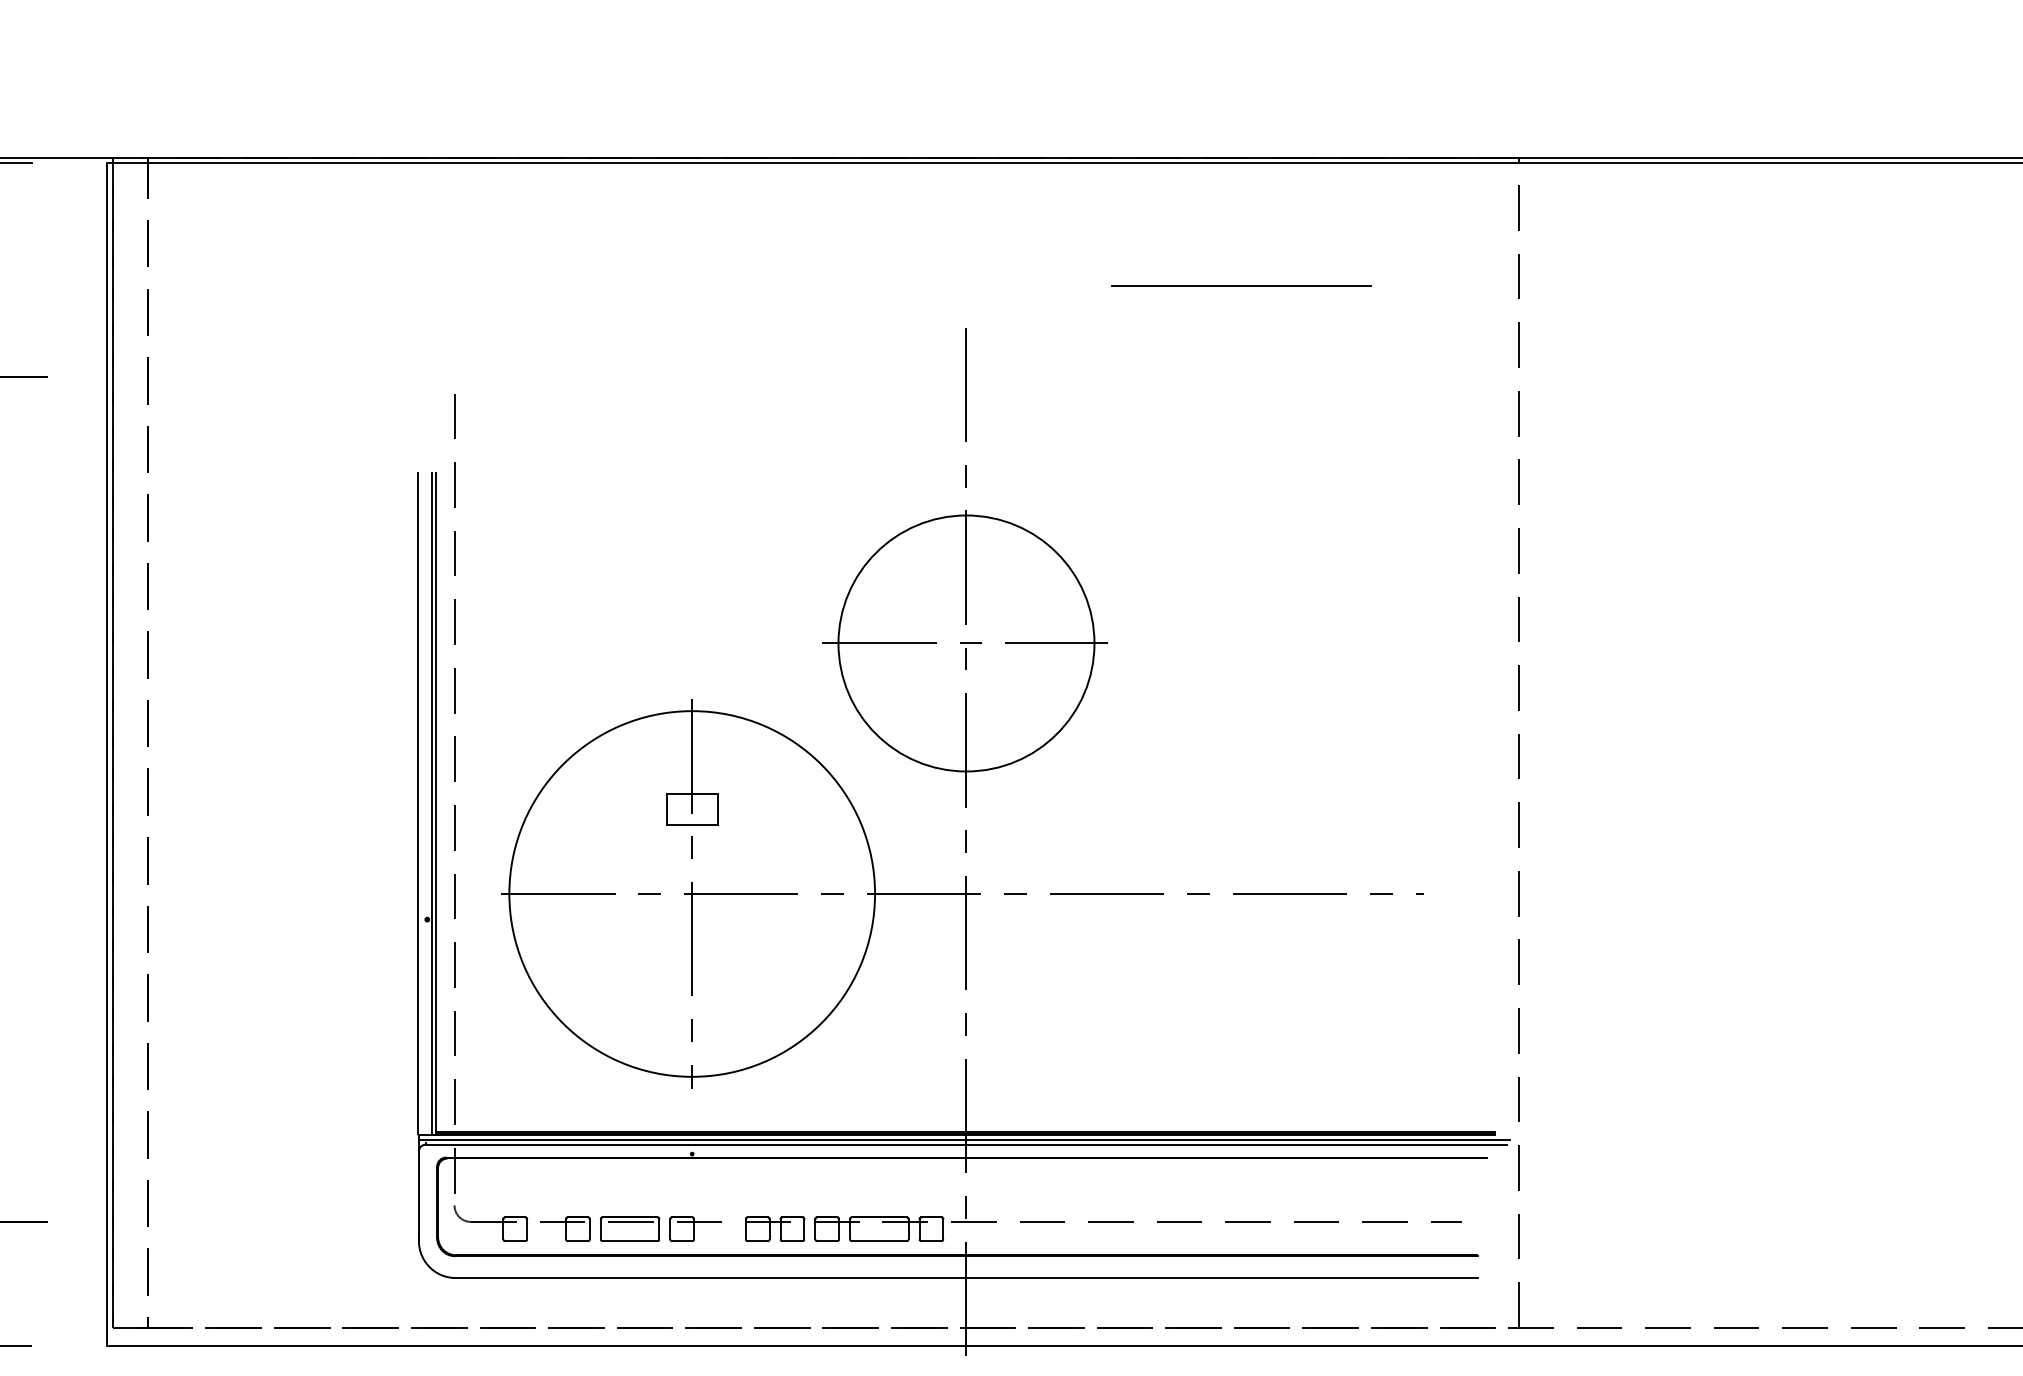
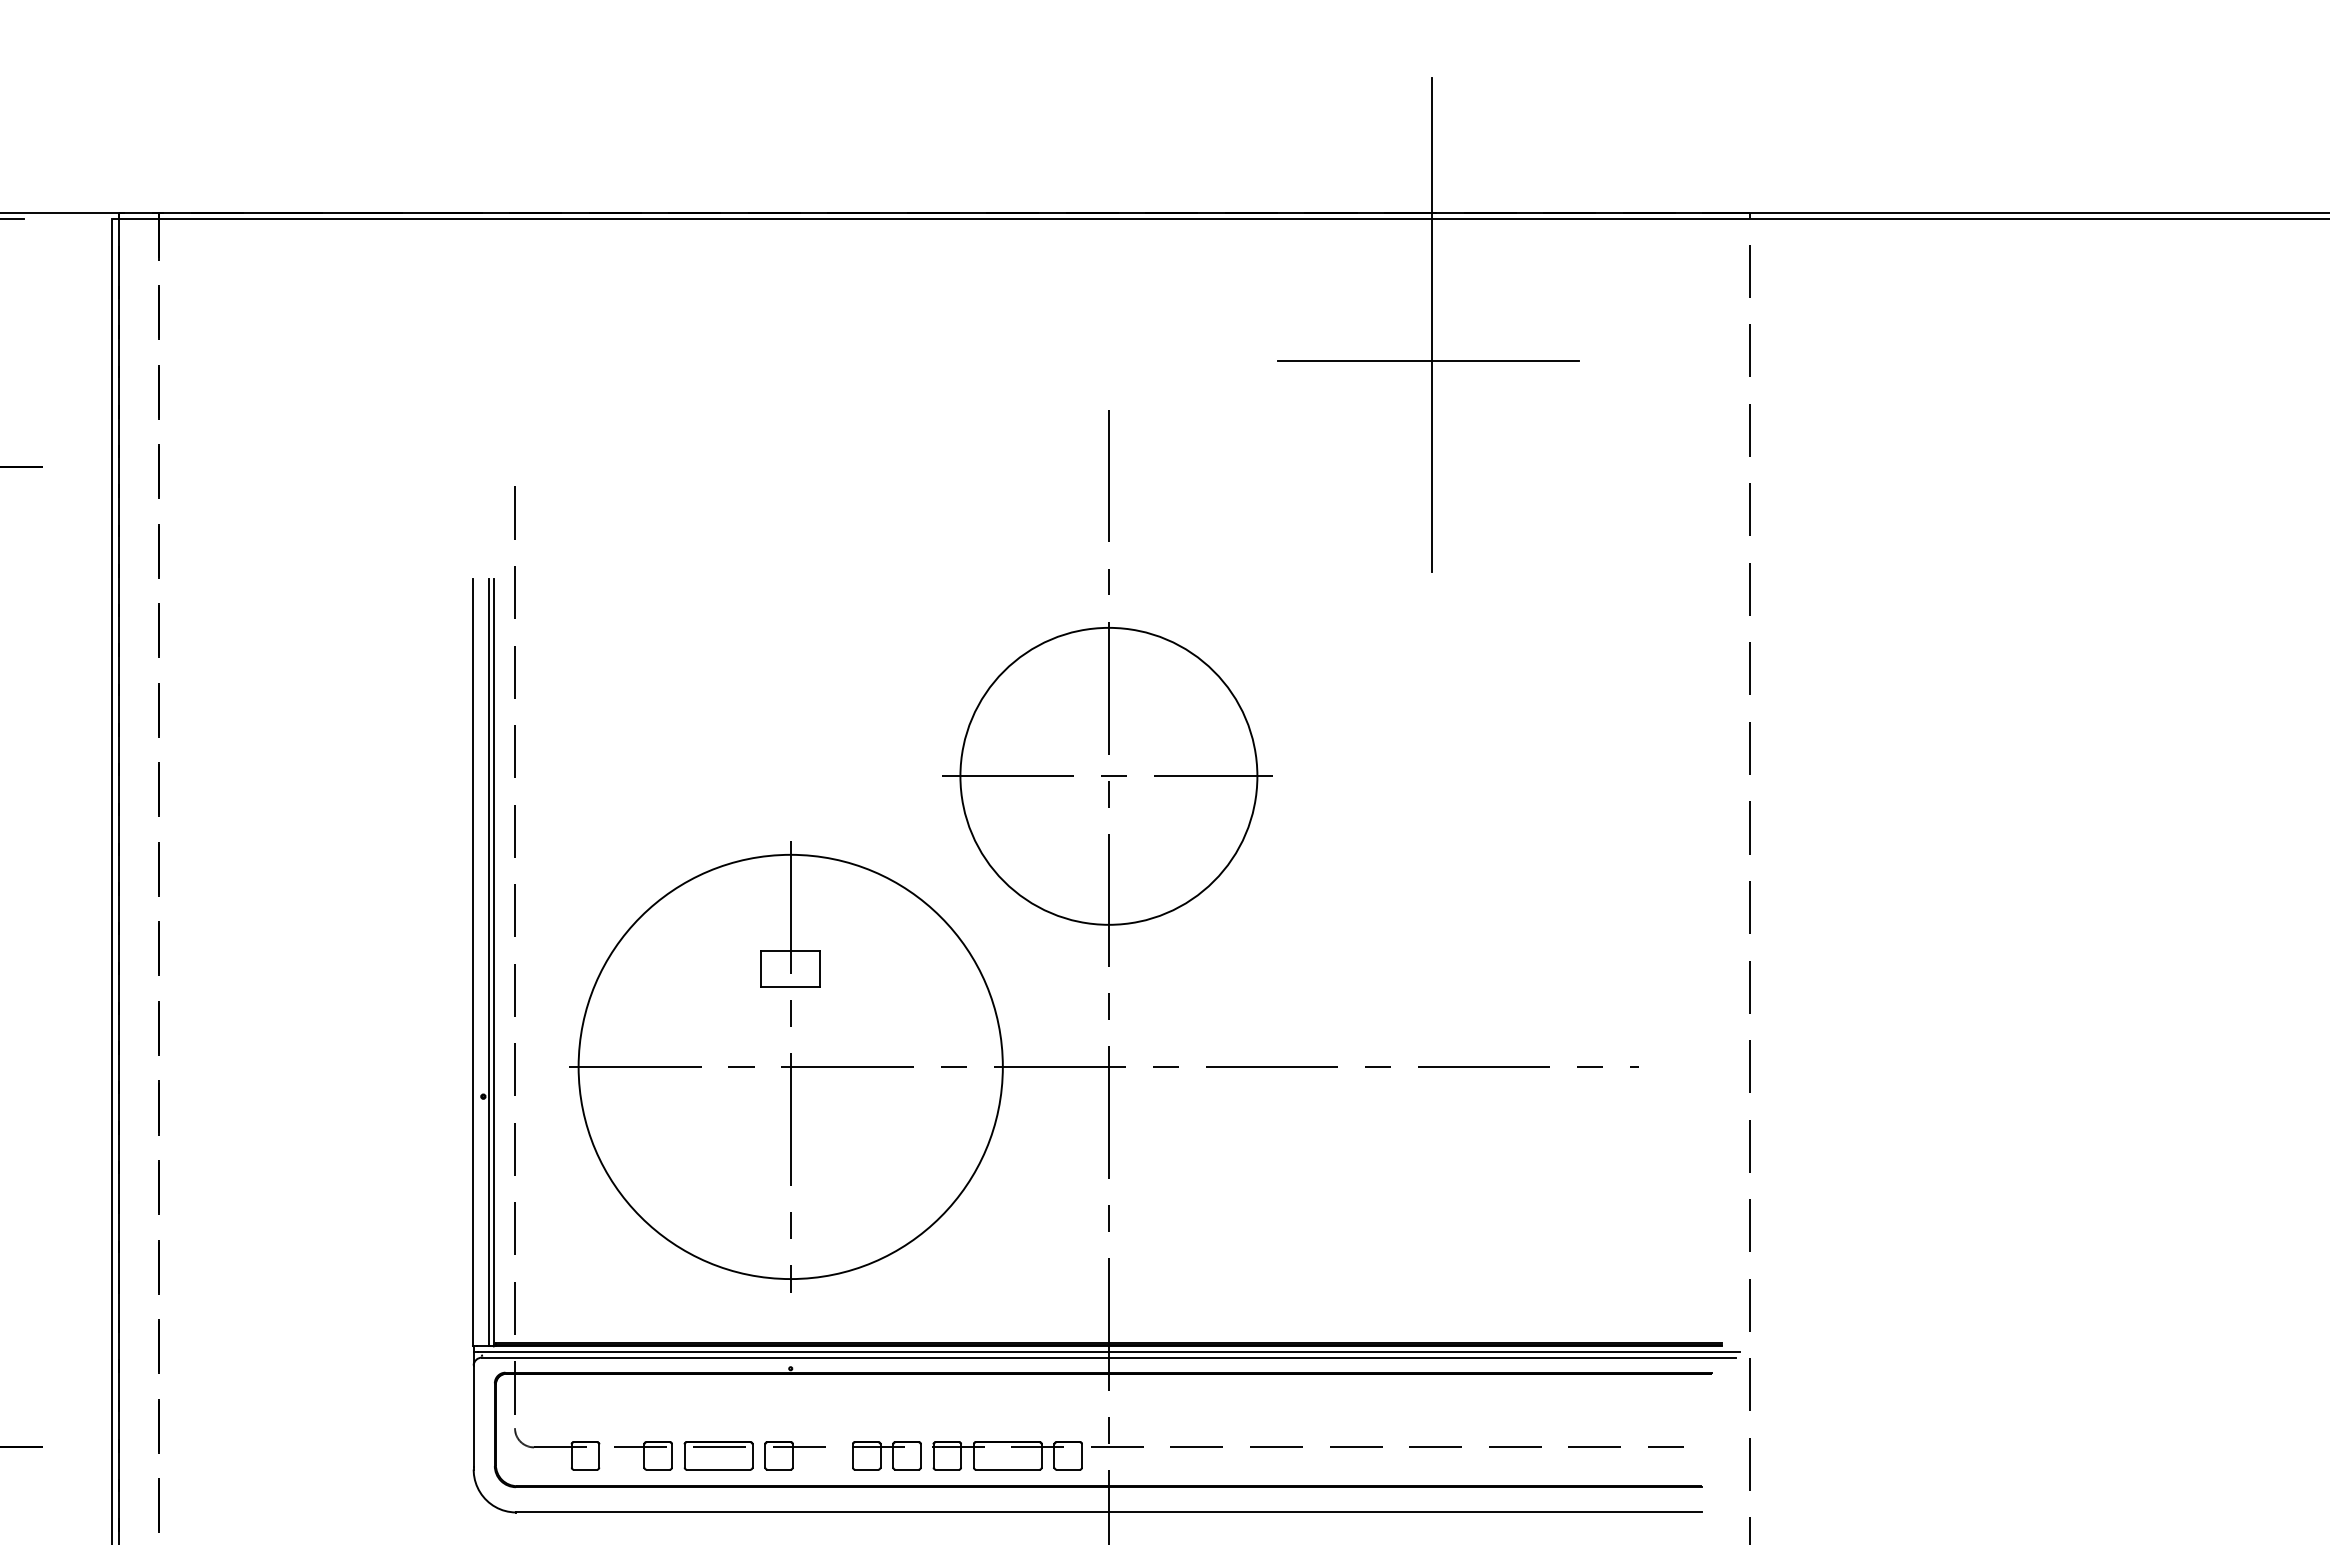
line: (1244, 254) -> (1431, 325), added

